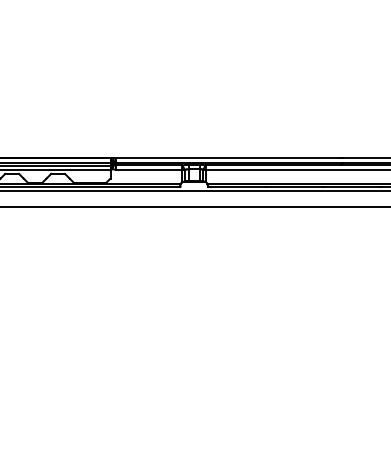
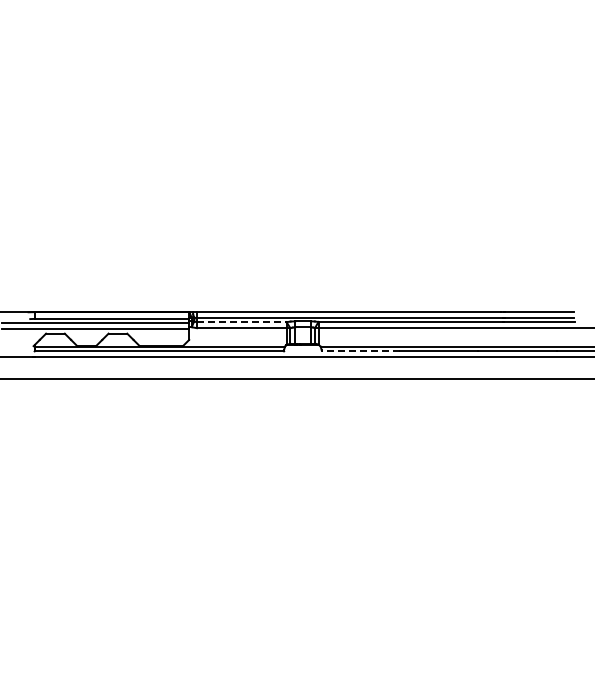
line: (149, 165) -> (241, 322), solid -> dashed
line: (236, 187) -> (360, 351), solid -> dashed

